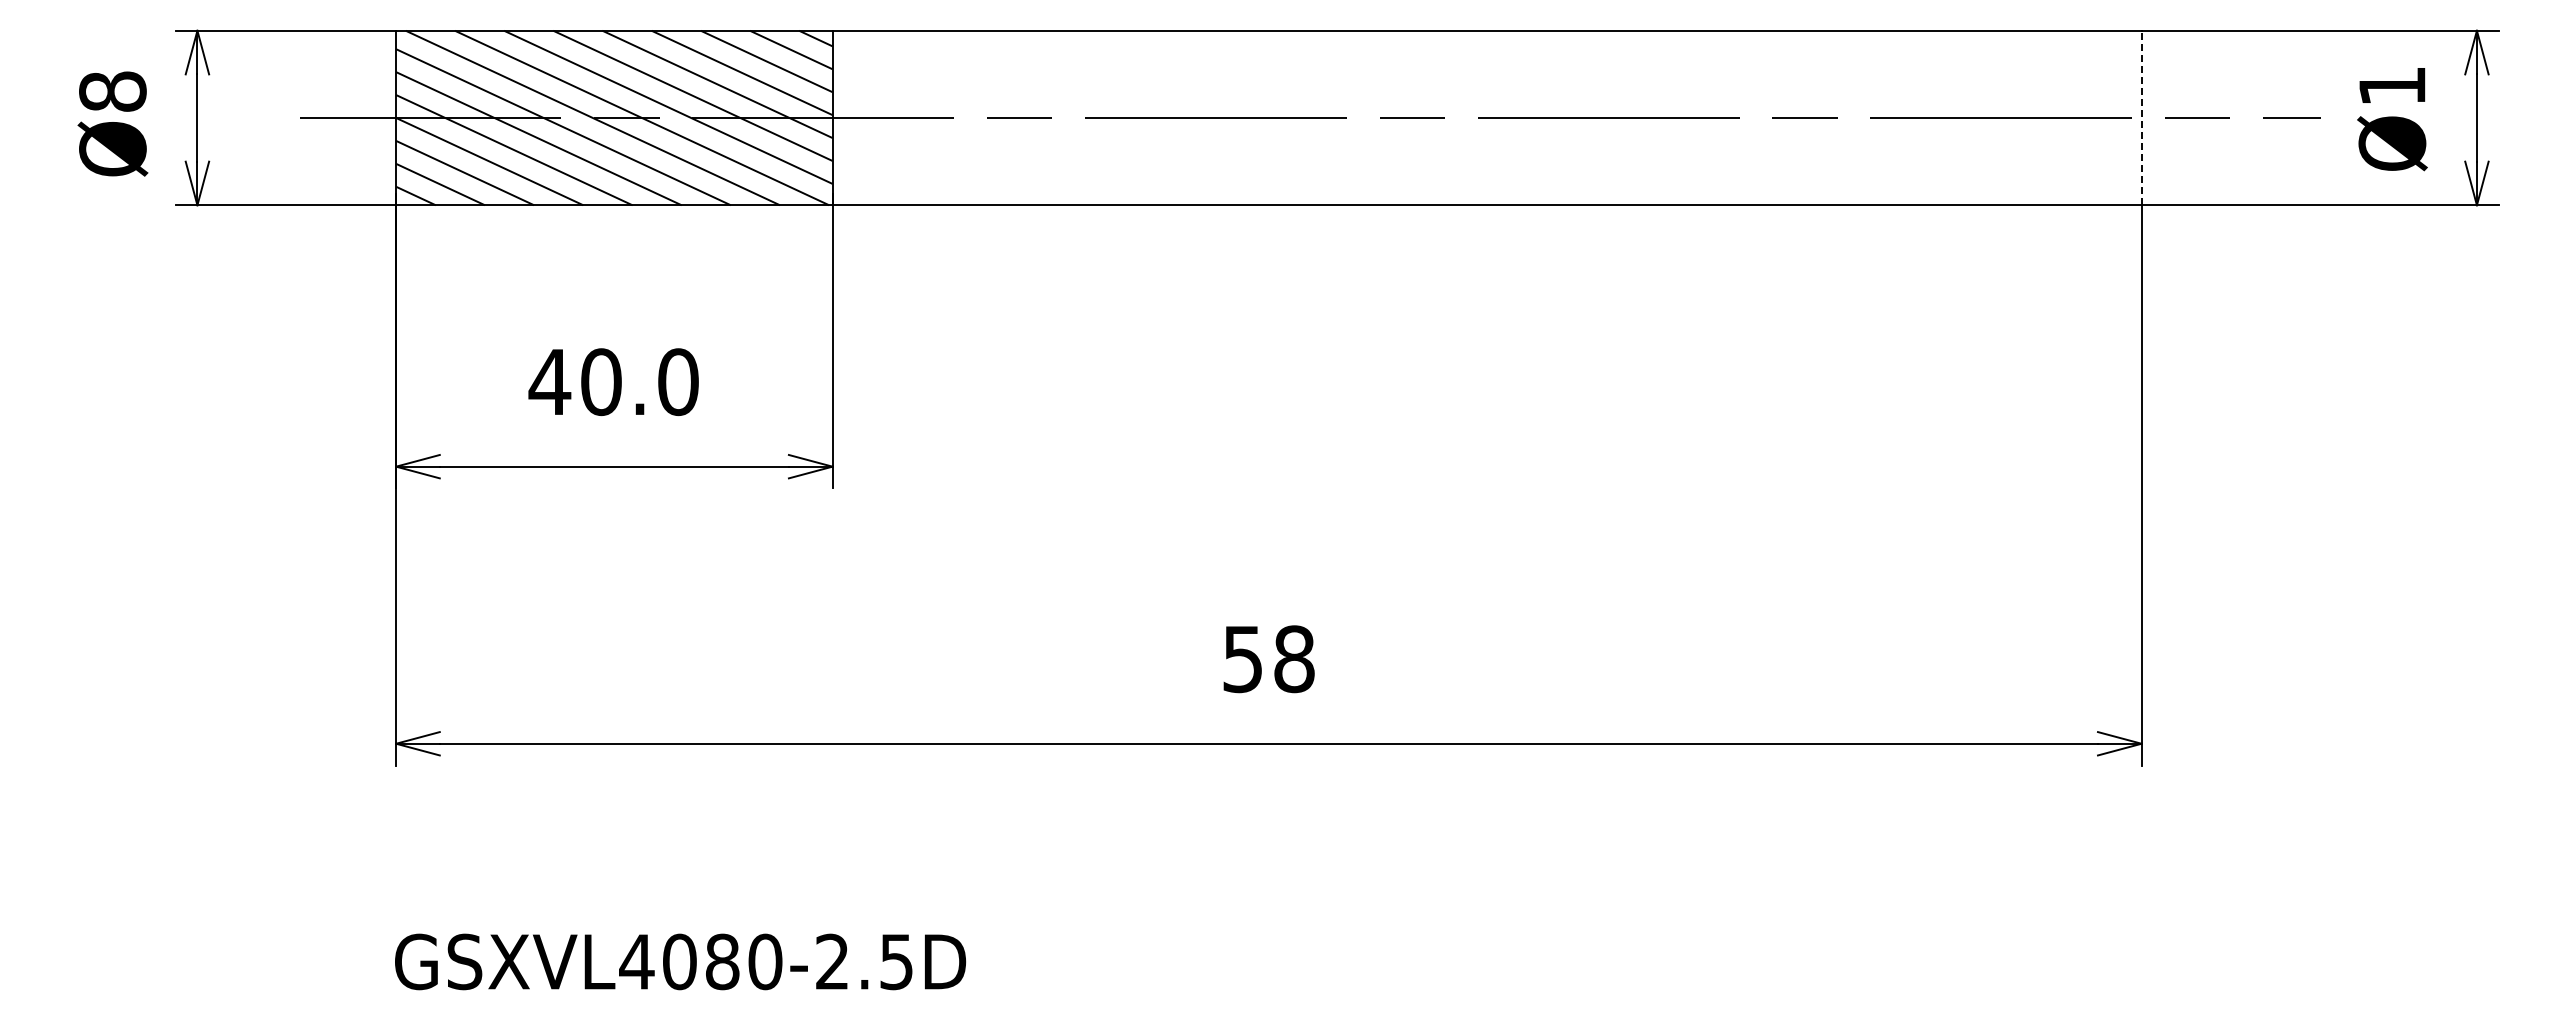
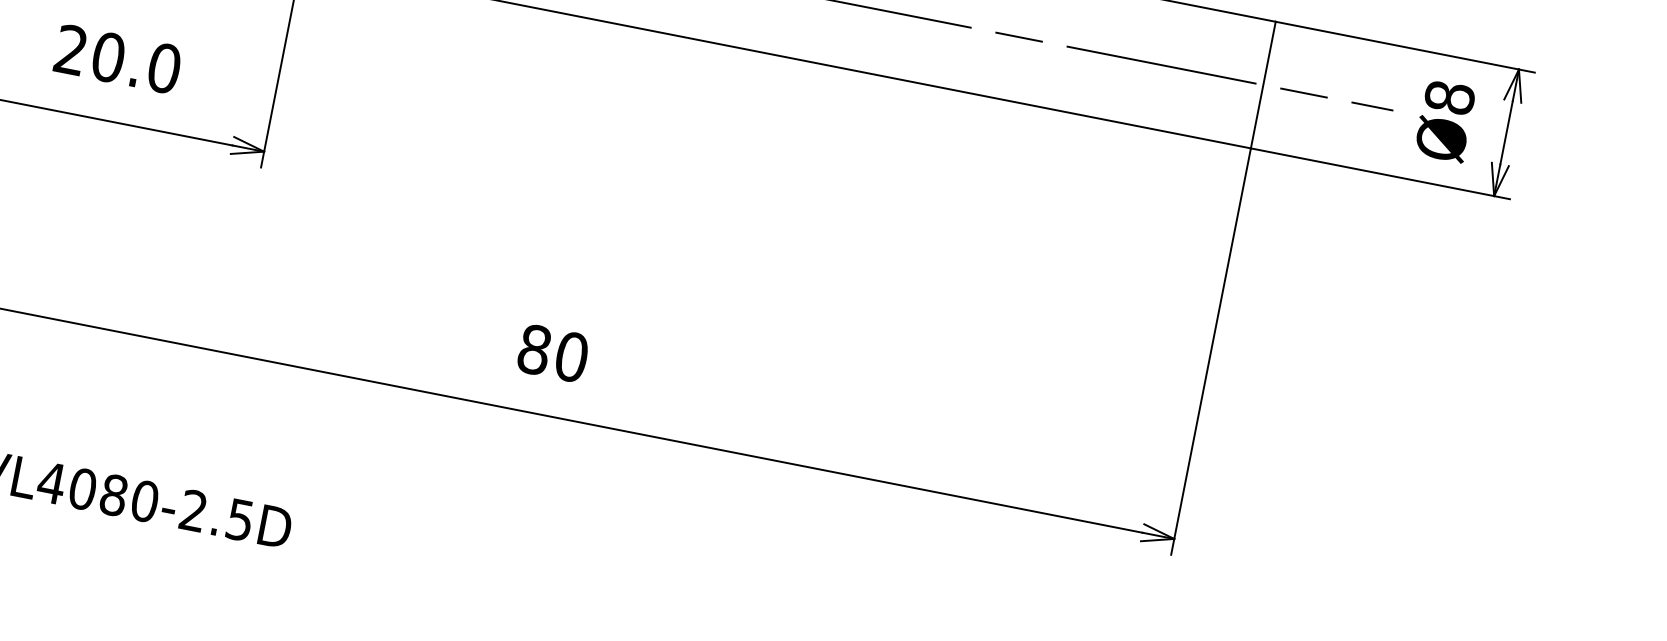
text: (2392, 86) -> (1449, 97), Ø1 -> Ø8
line: (2141, 117) -> (1263, 84), dashed -> solid
text: (549, 381) -> (70, 49), 40.0 -> 20.0
text: (1268, 659) -> (552, 353), 58 -> 80

